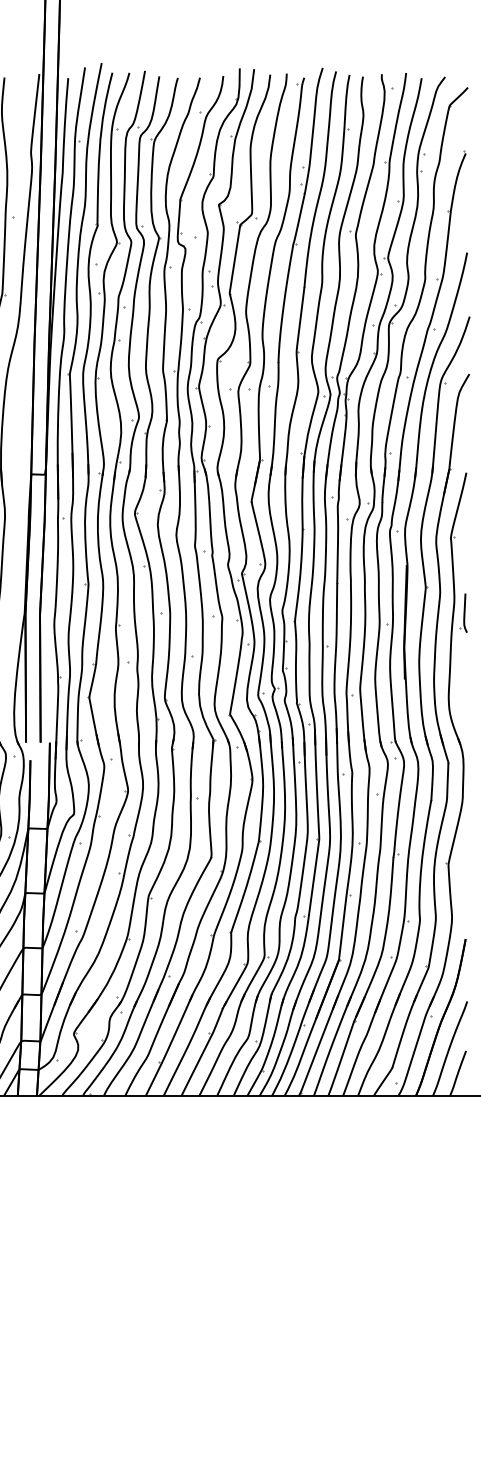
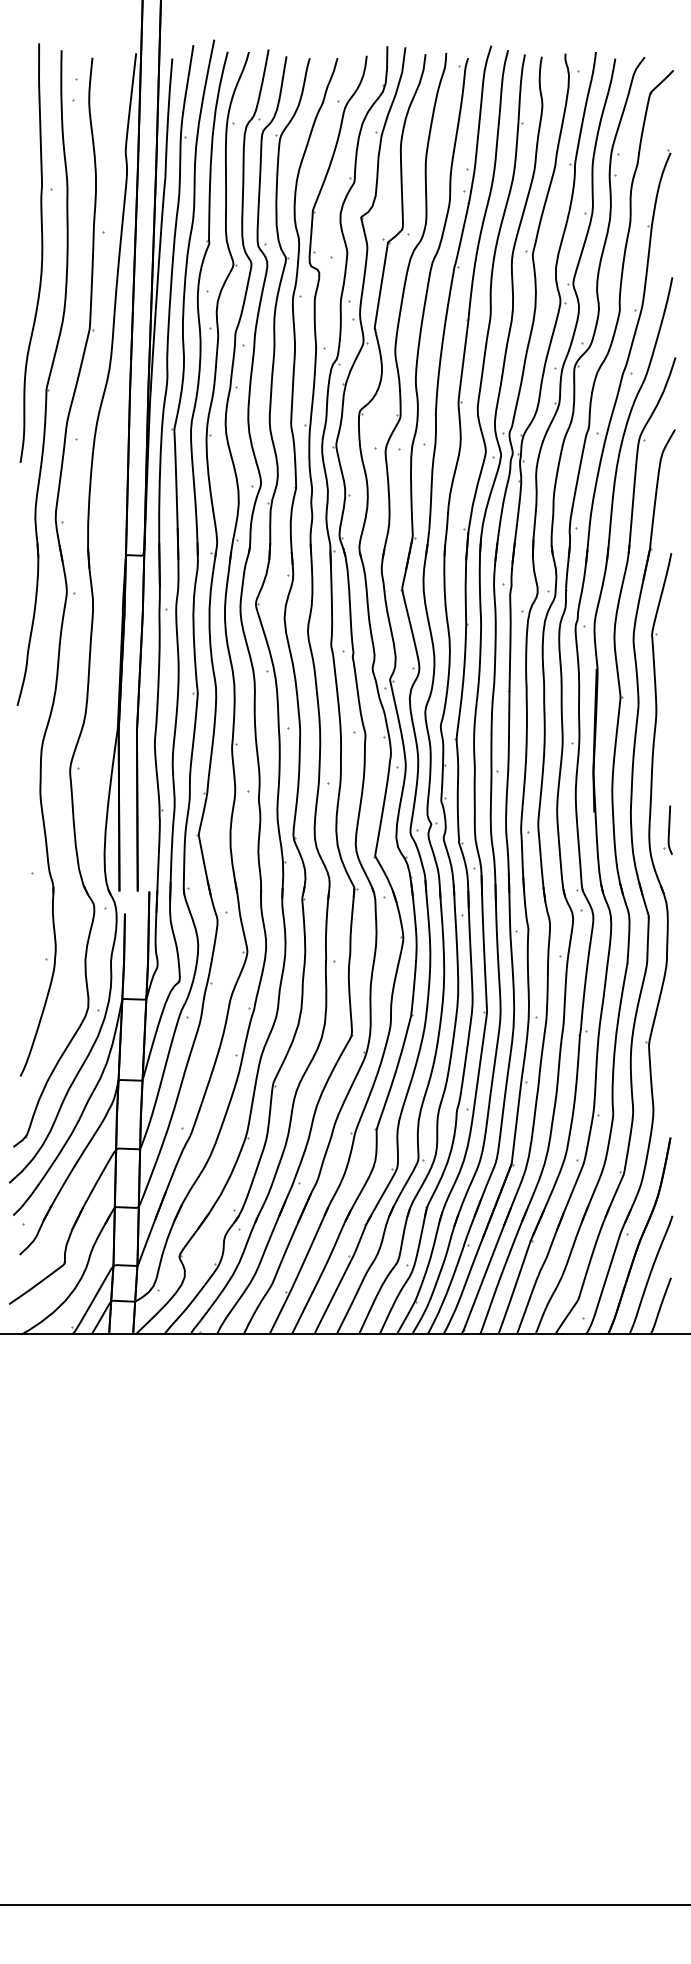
part: (463, 612) -> (667, 829), moved

